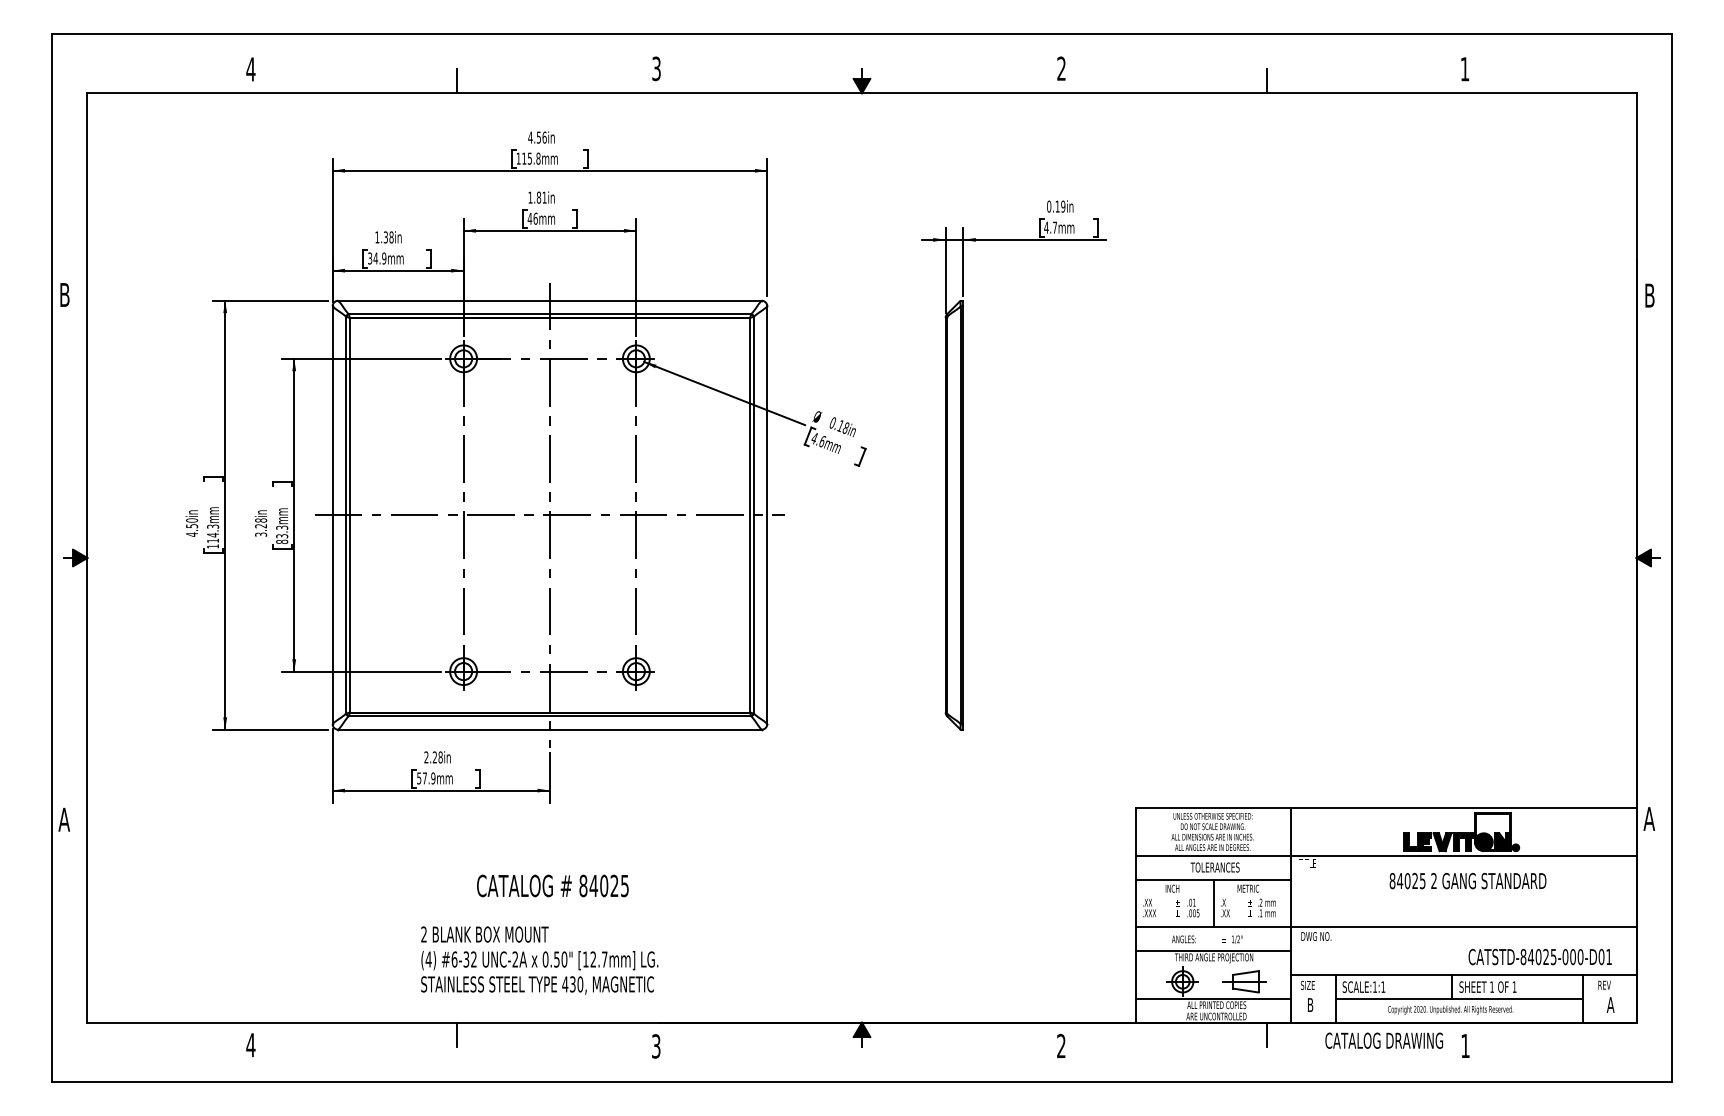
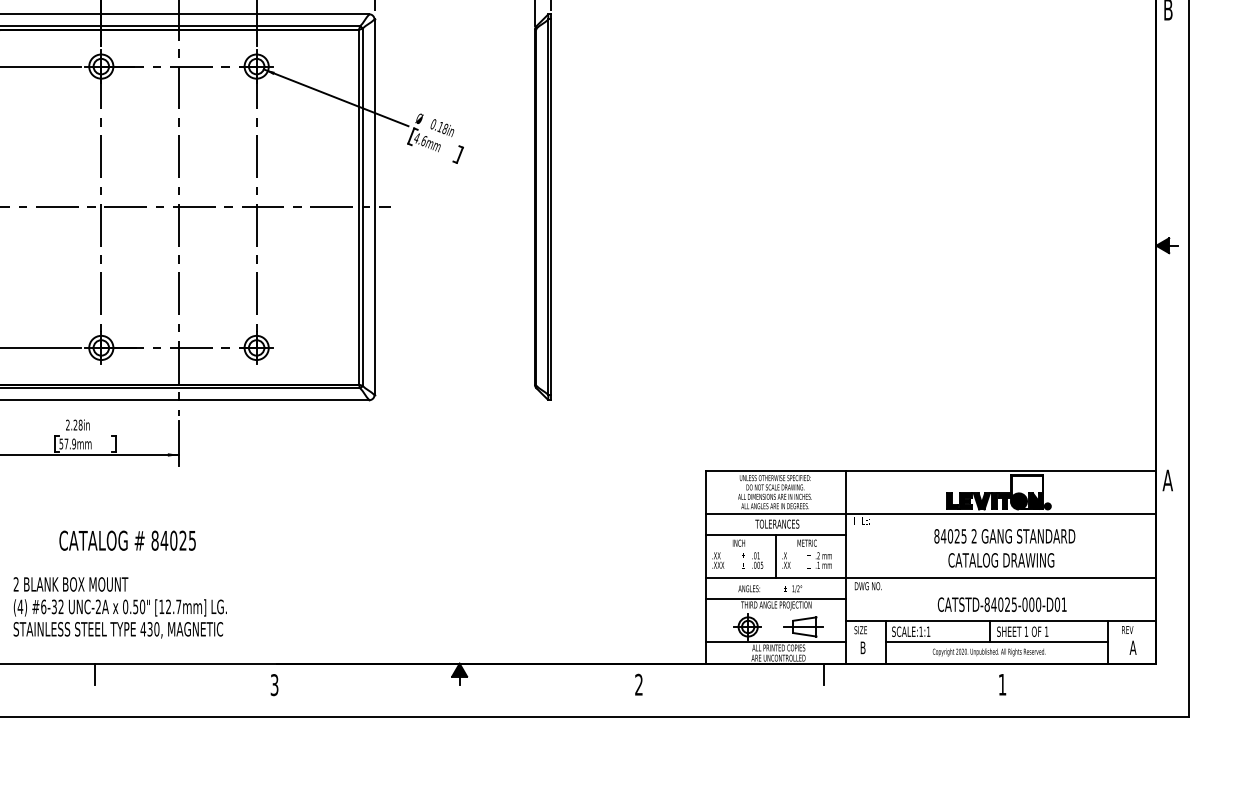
text: (552, 885) -> (127, 540), moved
text: (1539, 956) -> (1001, 604), moved
text: (539, 960) -> (120, 607), moved
text: (1384, 1040) -> (1001, 560), moved

